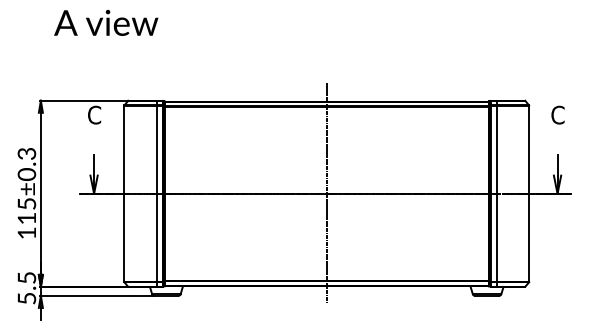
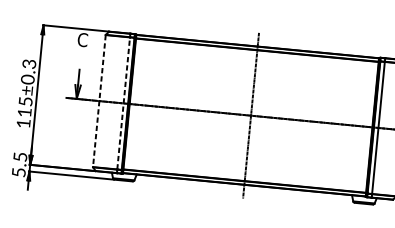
line: (156, 193) -> (123, 103), solid -> dashed
line: (124, 194) -> (99, 101), solid -> dashed

